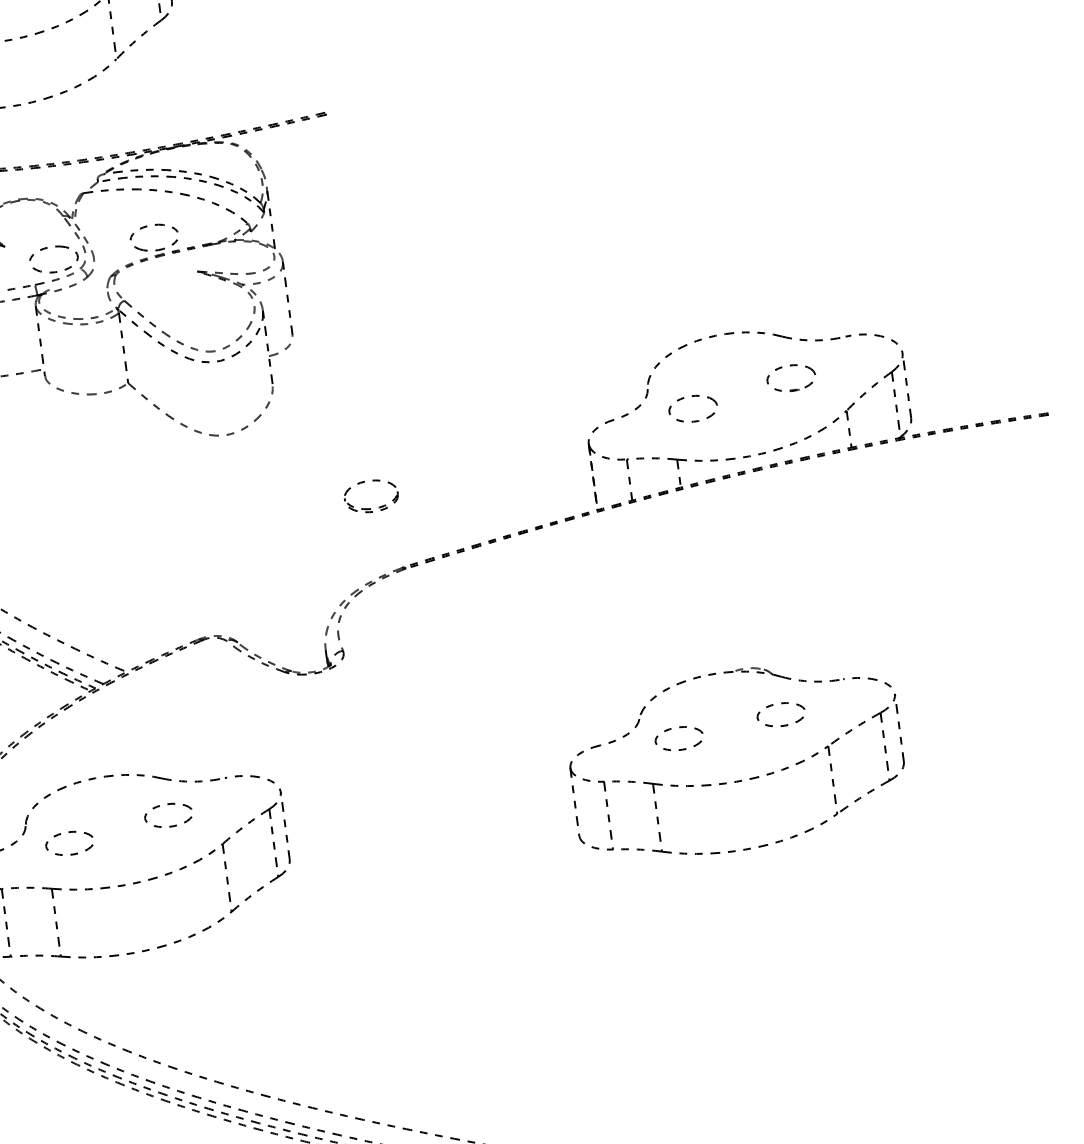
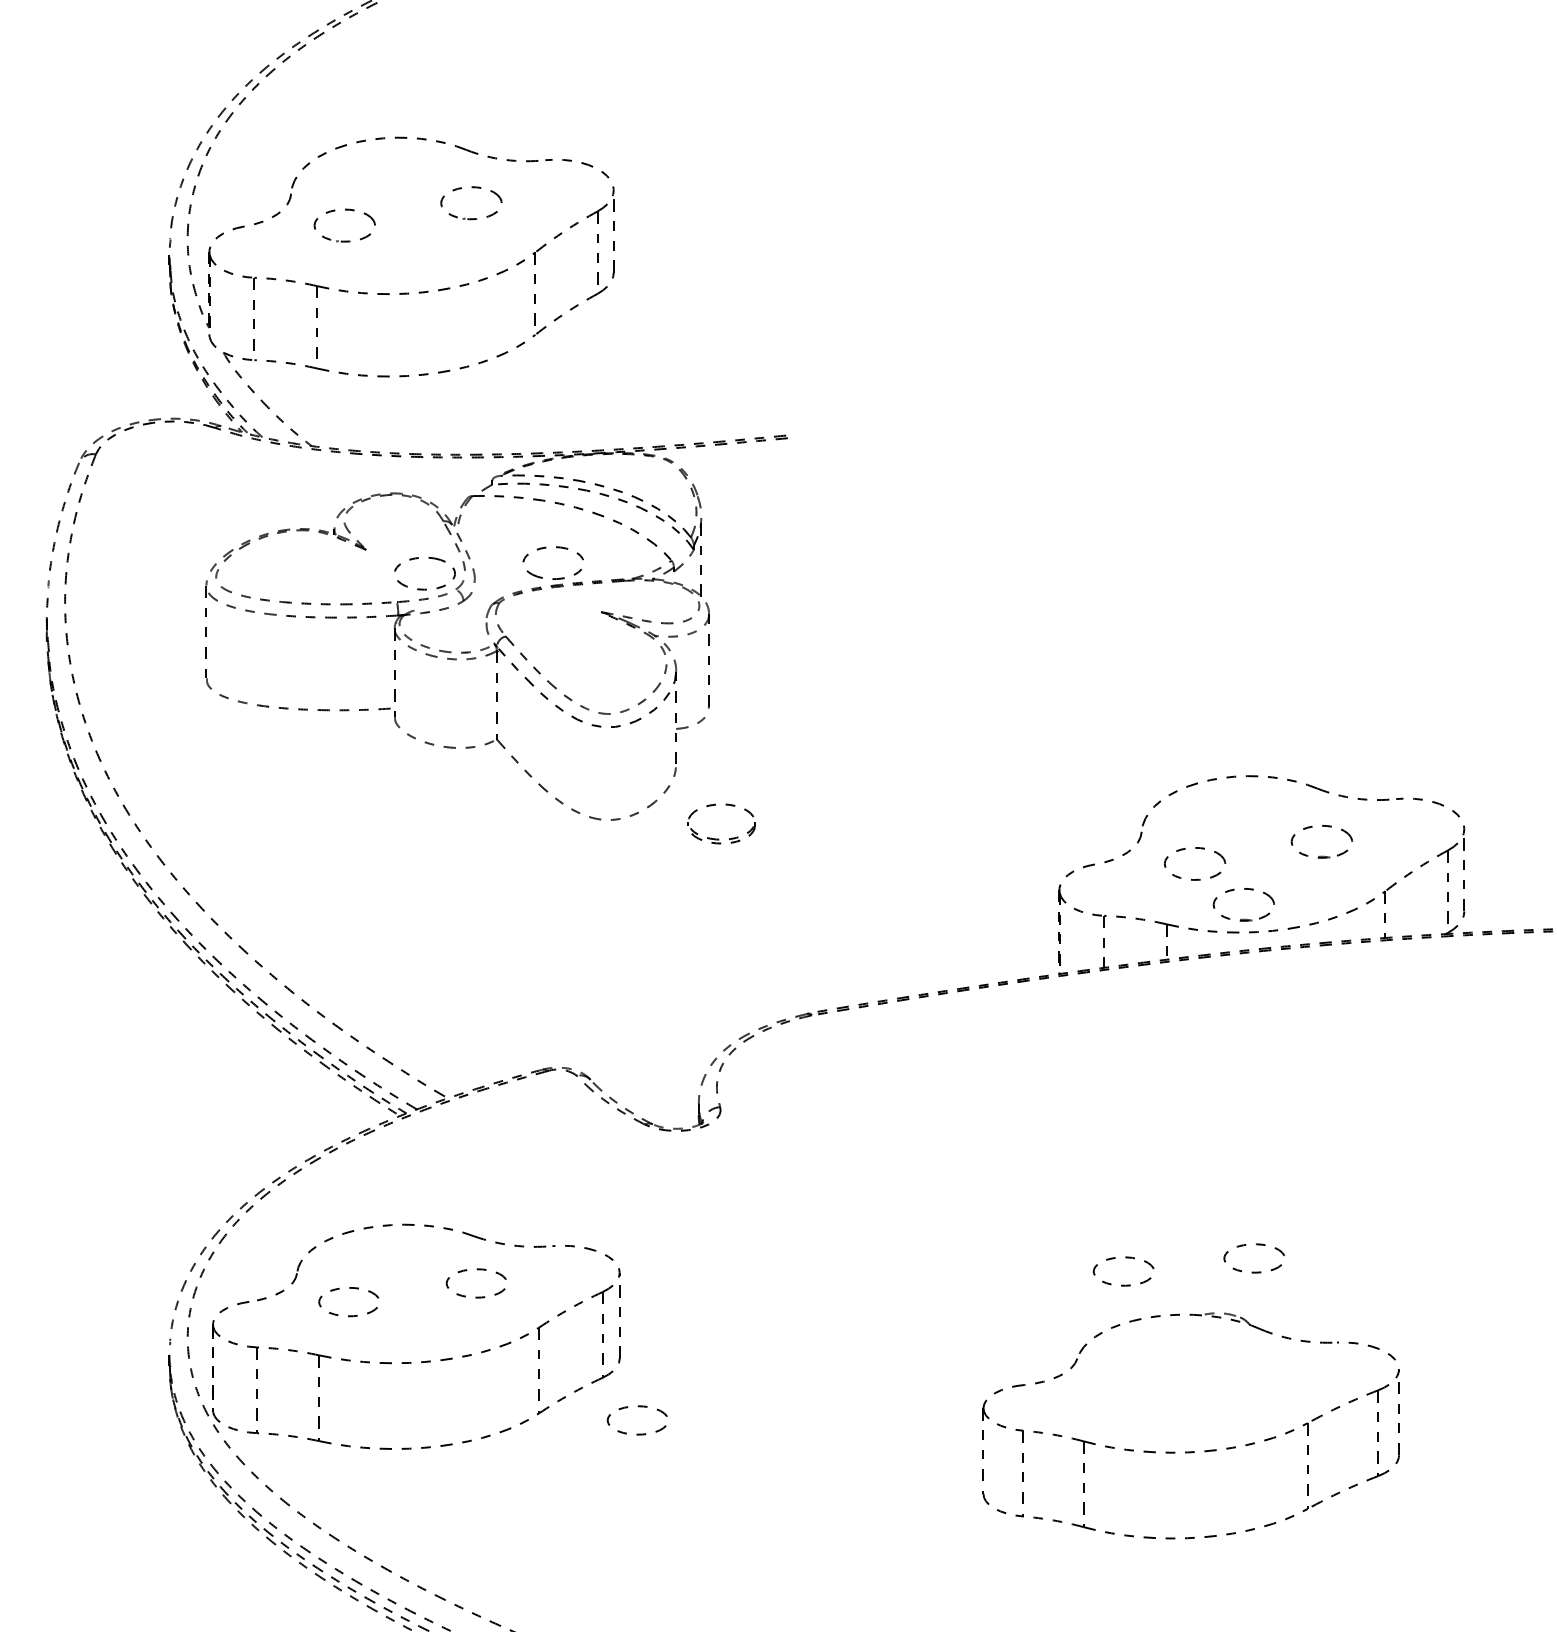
part: (737, 447) -> (1243, 918), added
part: (370, 508) -> (718, 838), moved
part: (738, 780) -> (1190, 1451), moved
part: (310, 917) -> (636, 1433), added

